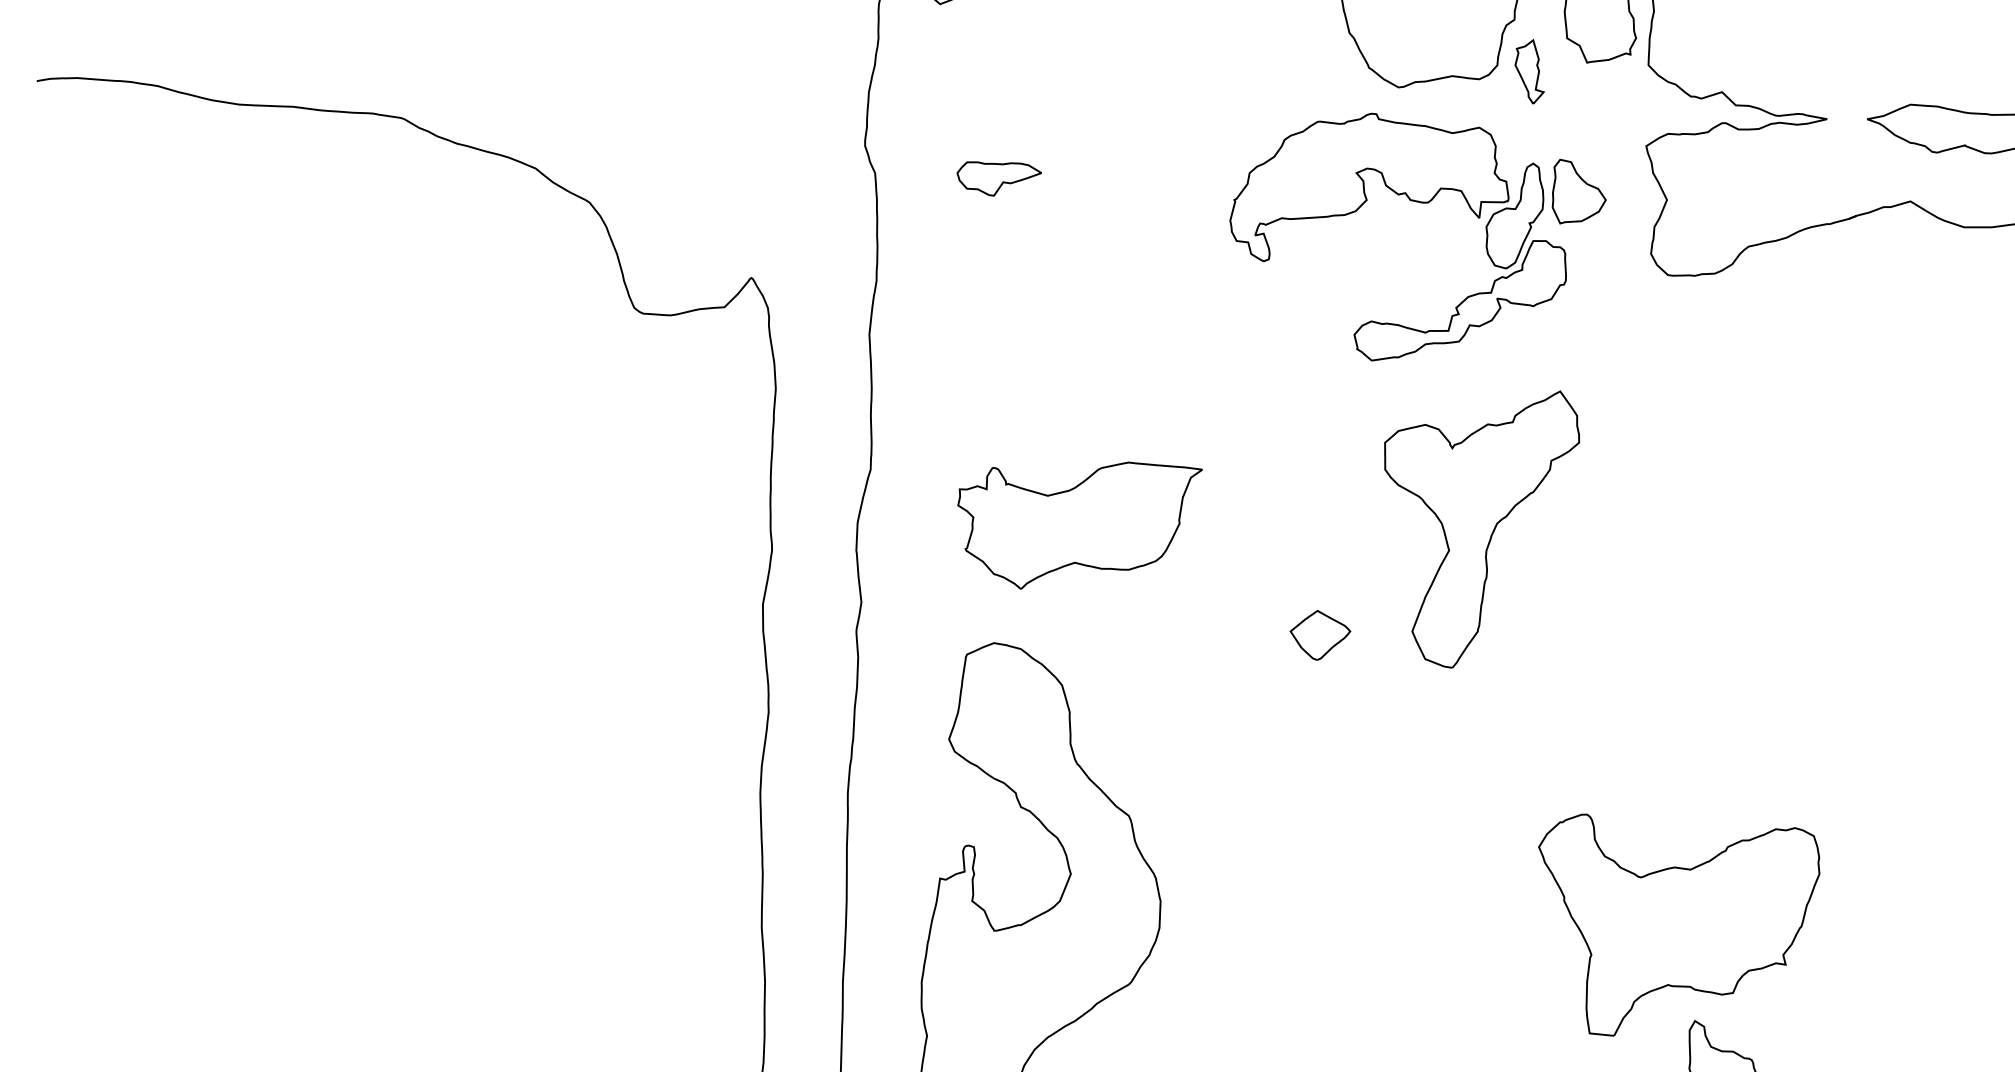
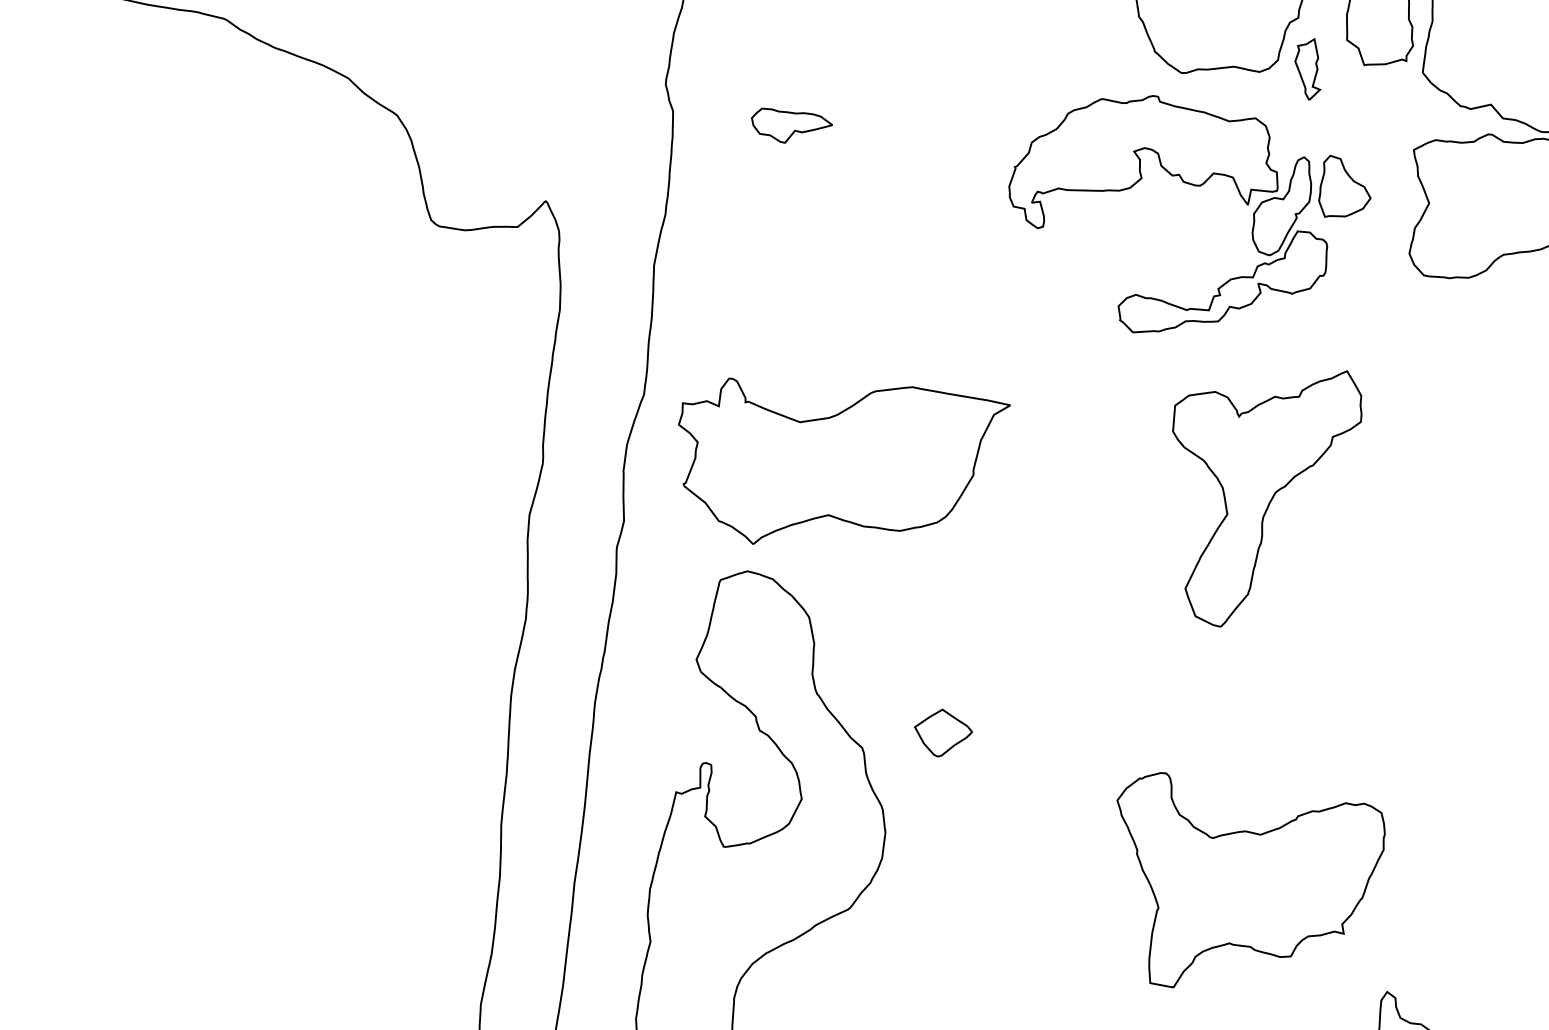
part: (1079, 525) -> (839, 465), size x1.4
part: (1481, 529) -> (1260, 496), moved
part: (1320, 635) -> (943, 733), moved
part: (1679, 924) -> (1245, 886), moved

